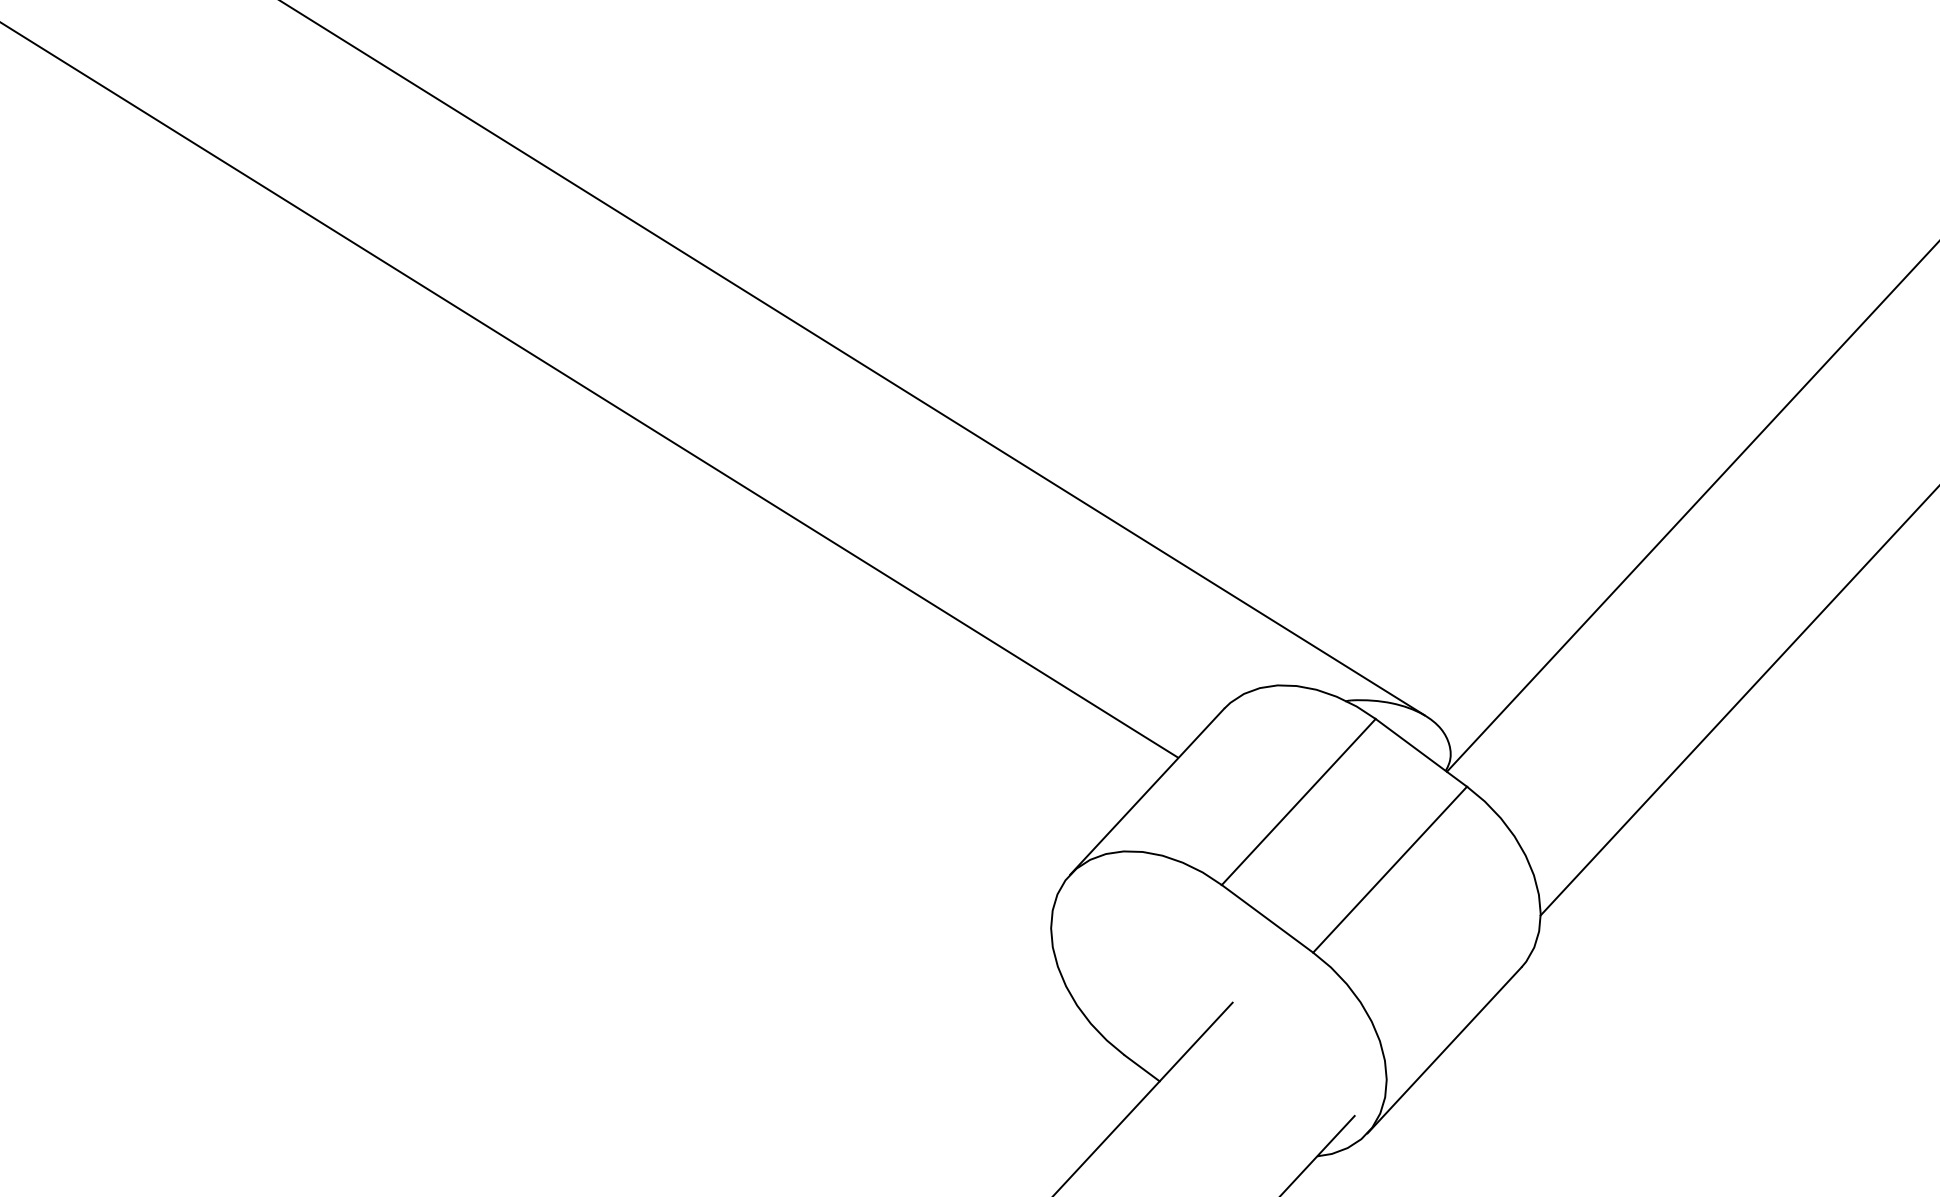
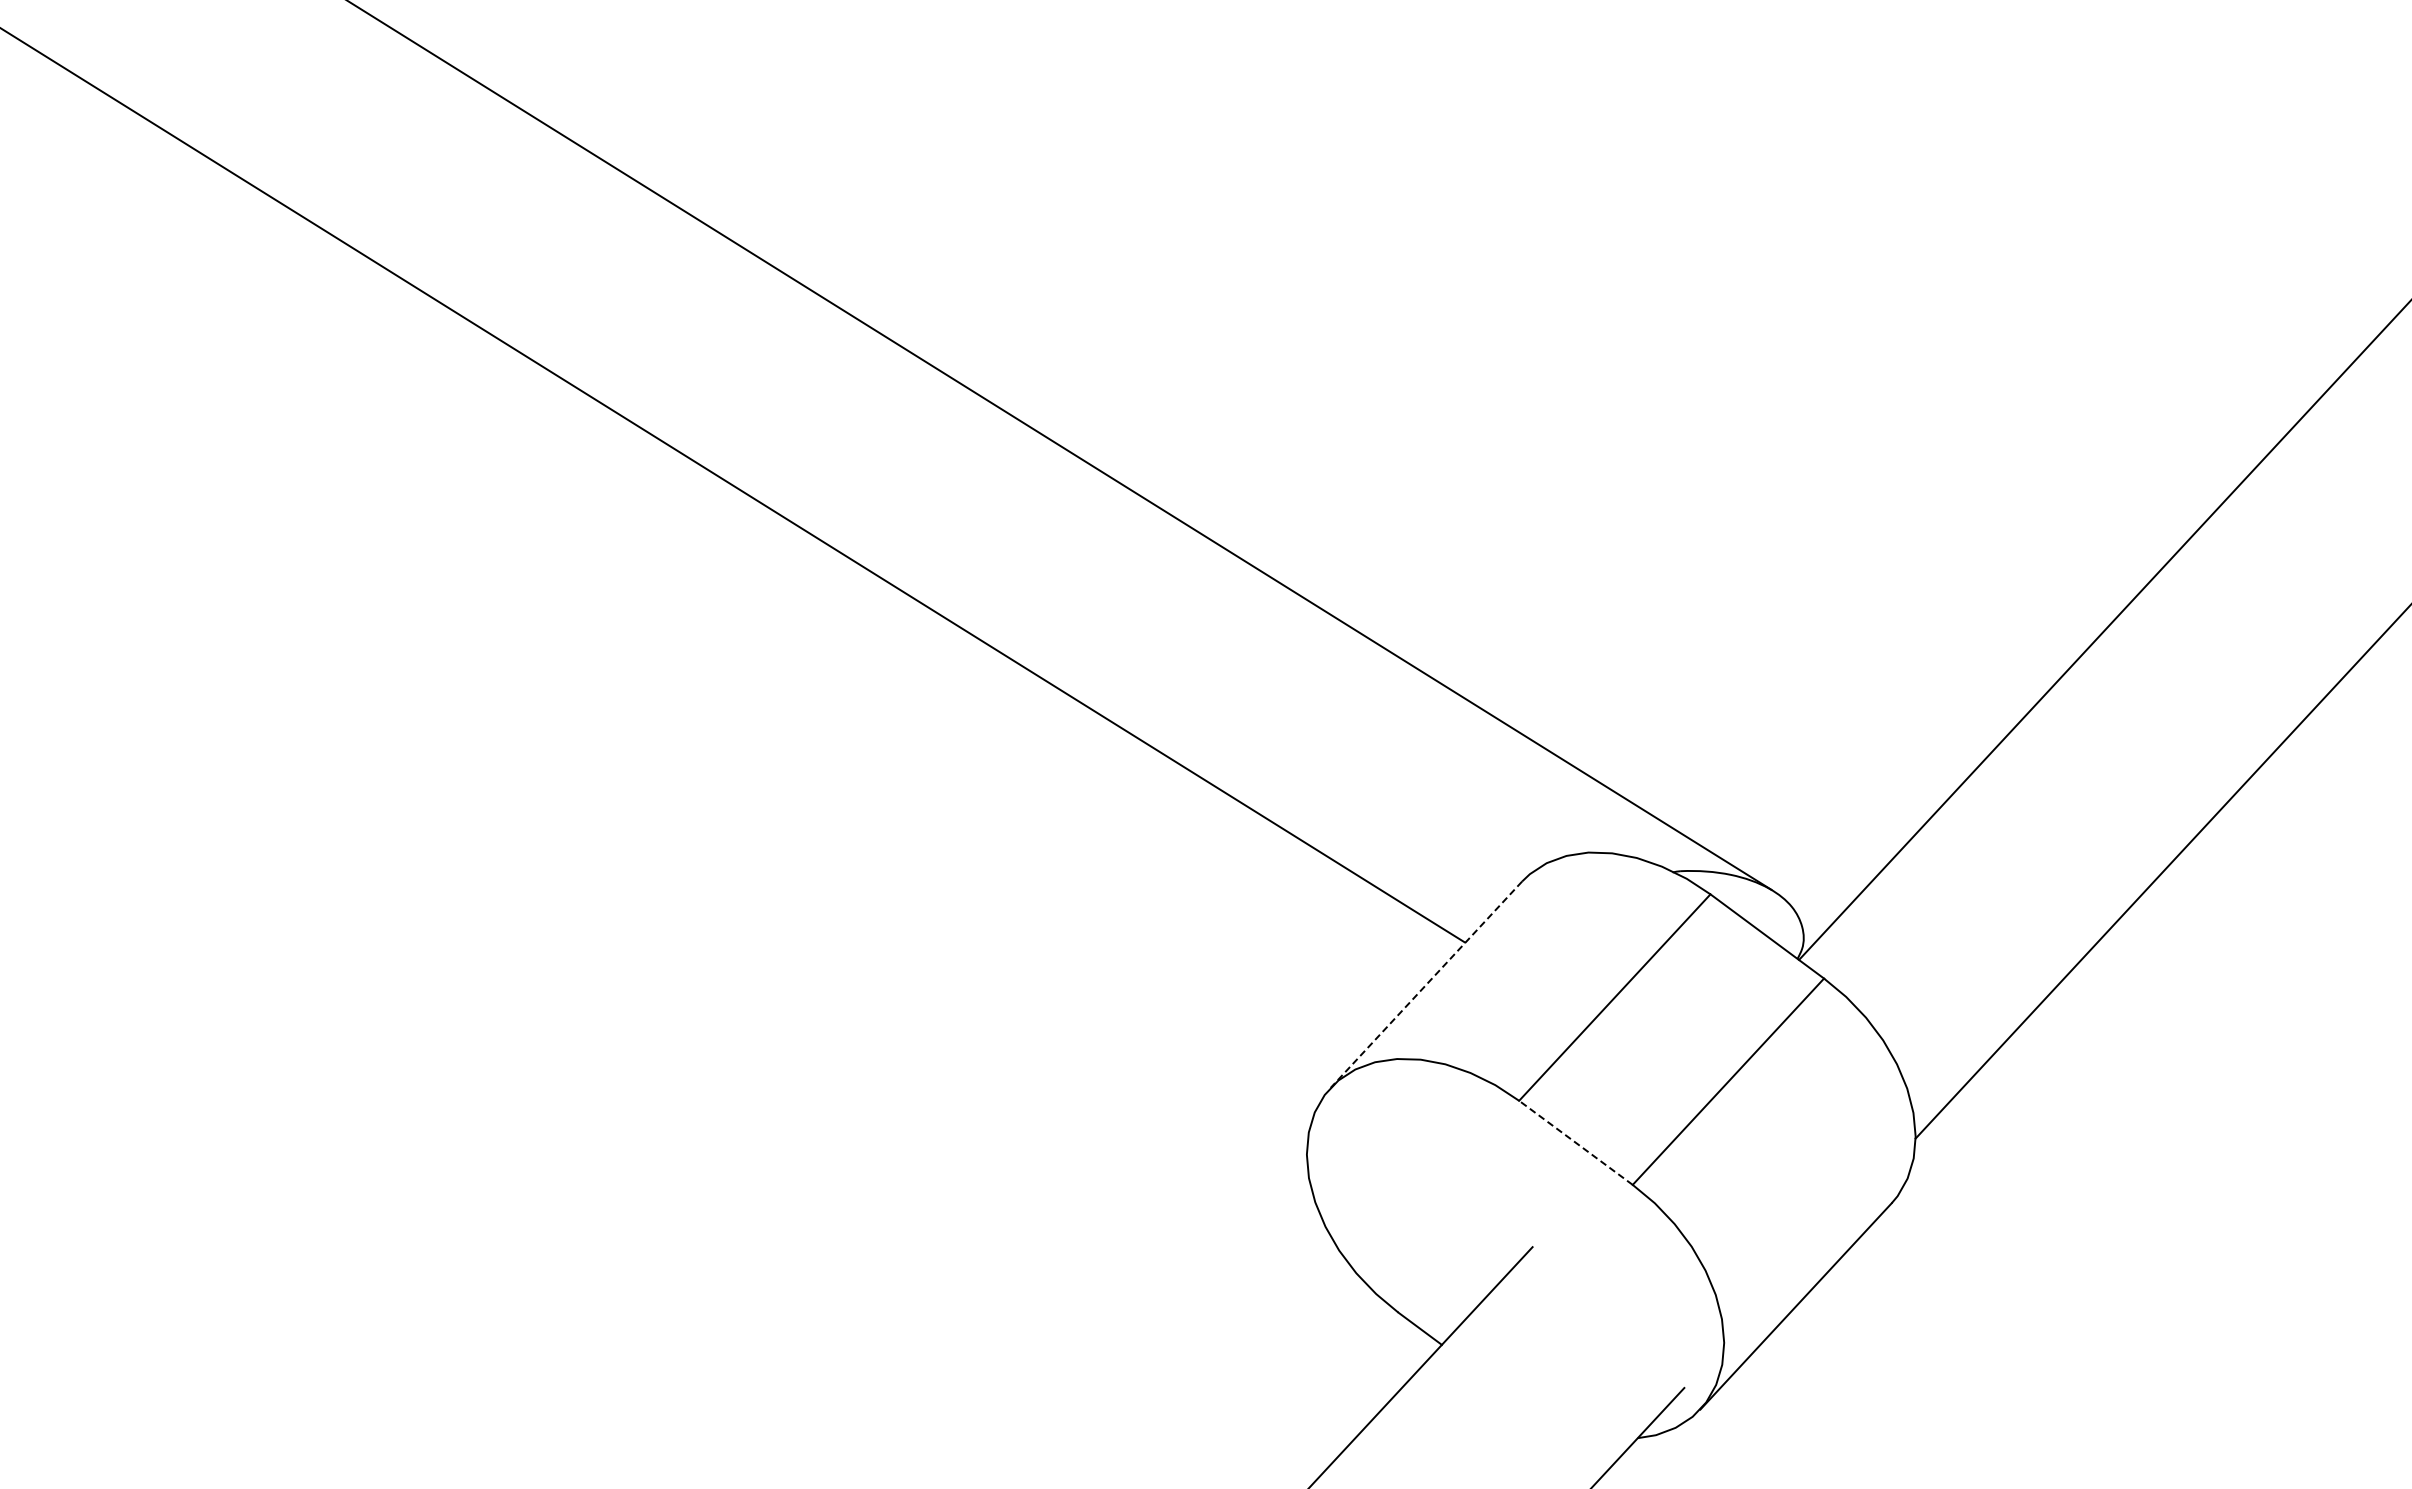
line: (1147, 791) -> (1426, 984), solid -> dashed
line: (1267, 918) -> (1575, 1142), solid -> dashed

